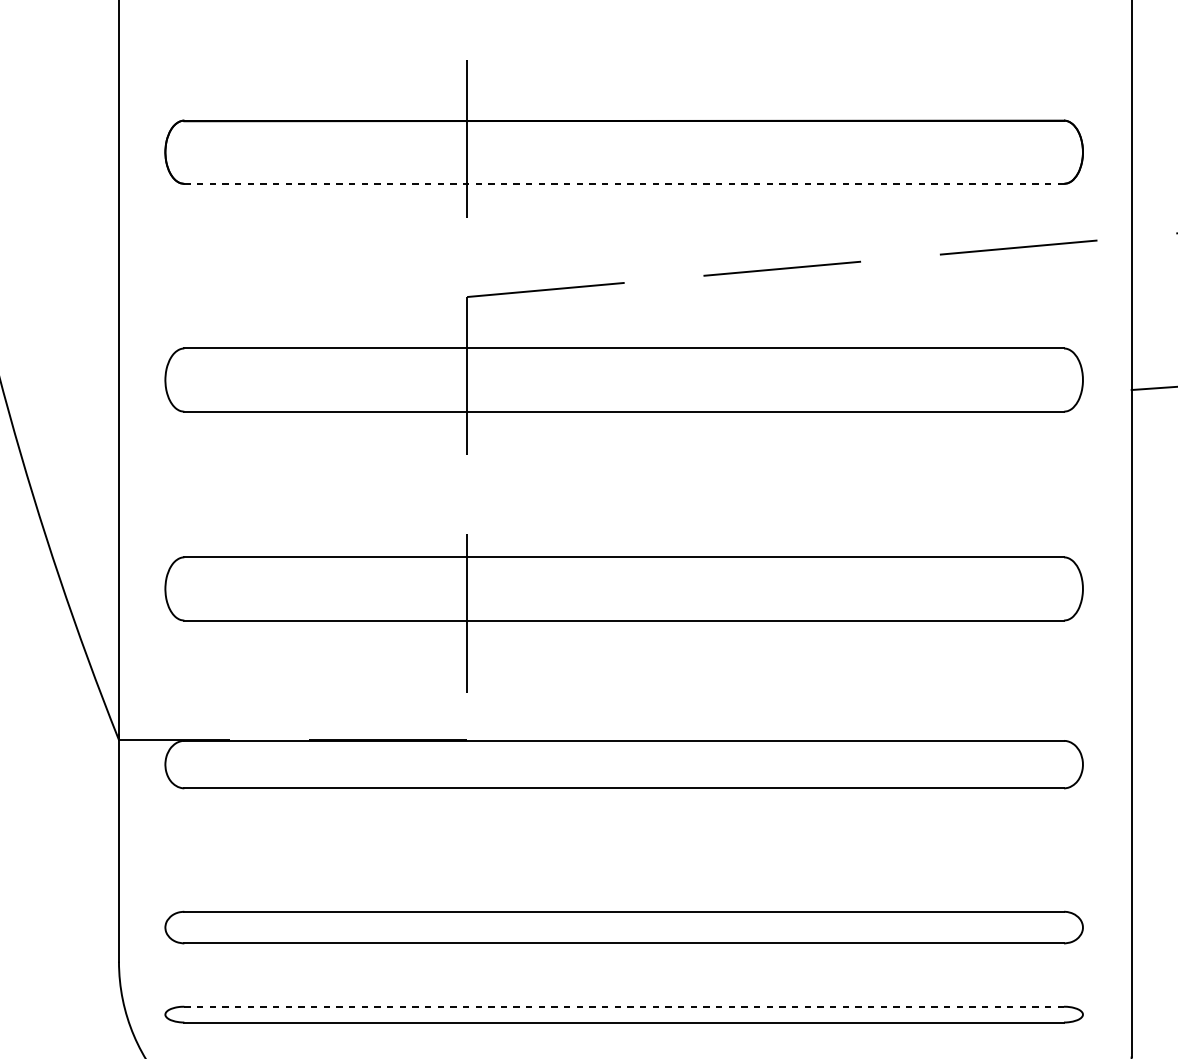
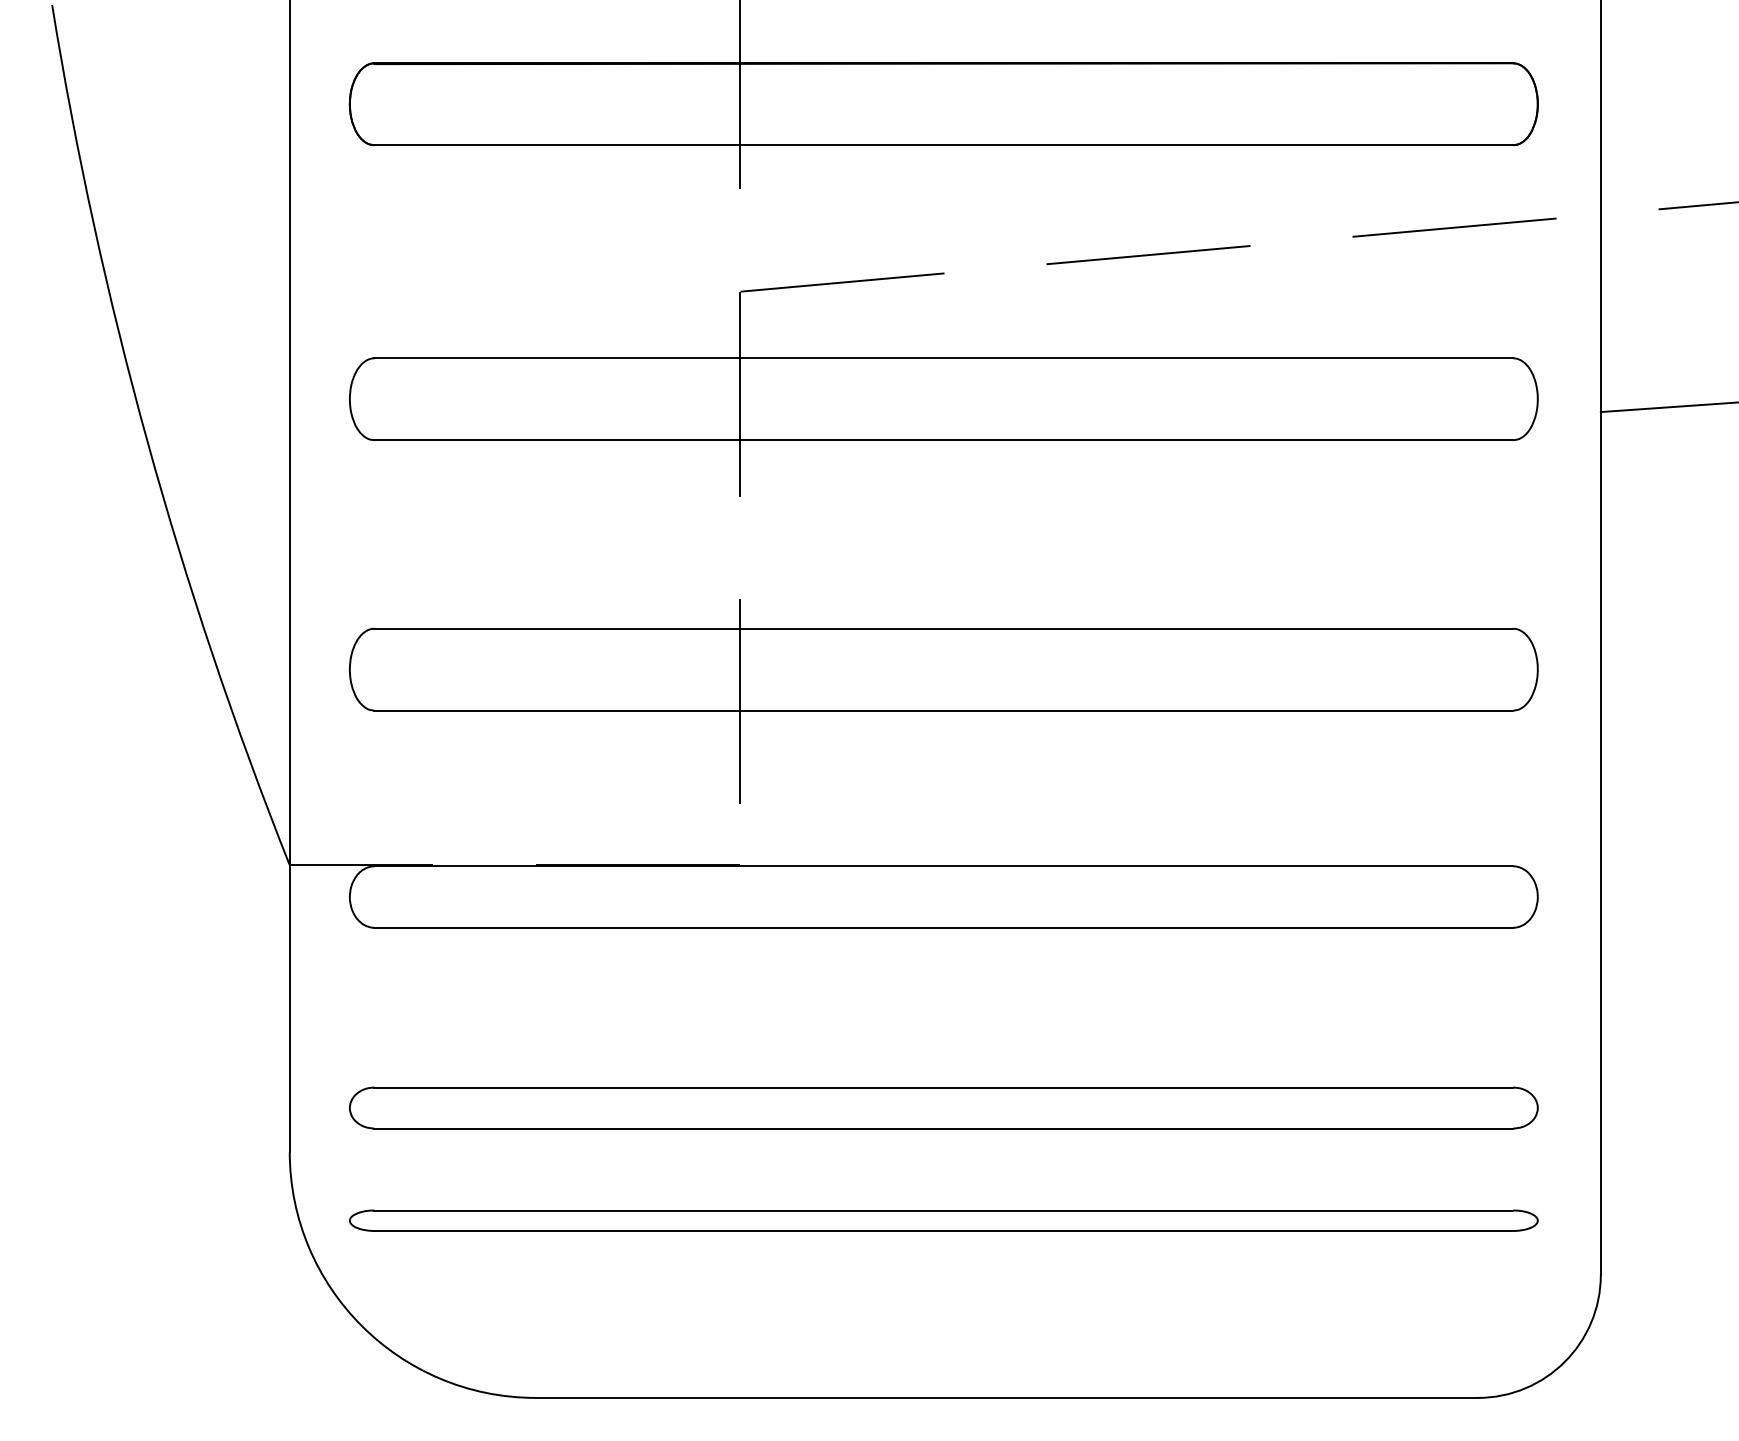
line: (624, 184) -> (944, 145), dashed -> solid
line: (624, 1006) -> (944, 1210), dashed -> solid

